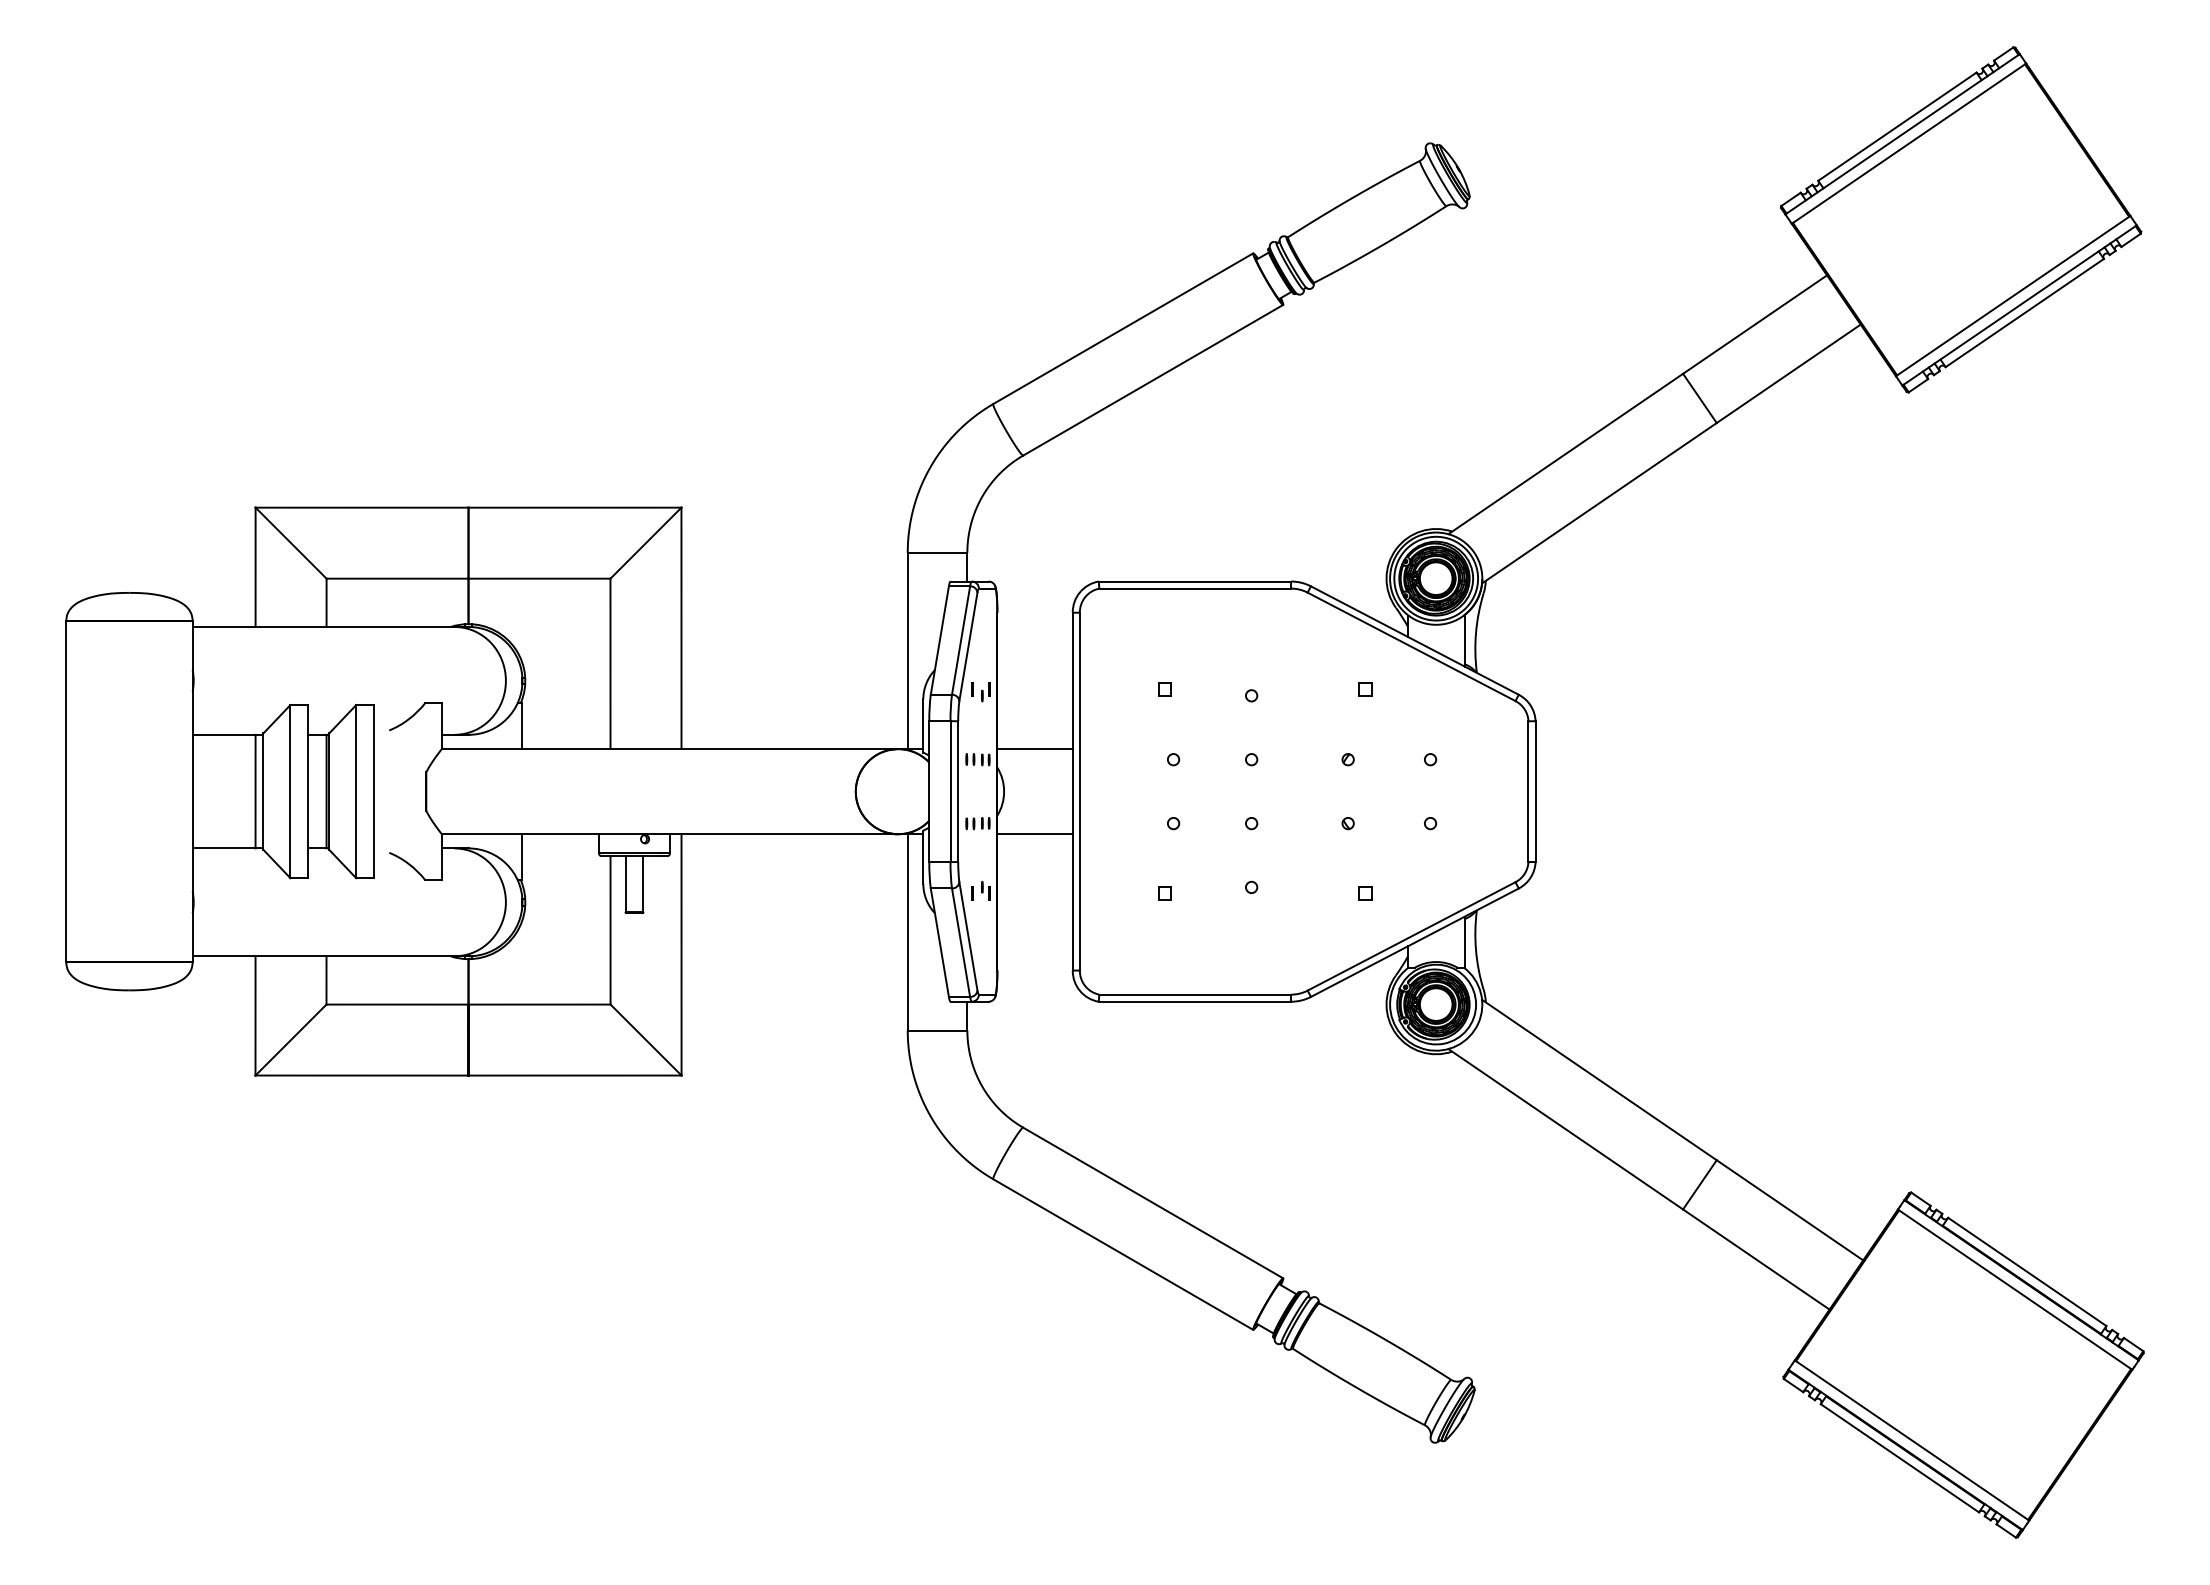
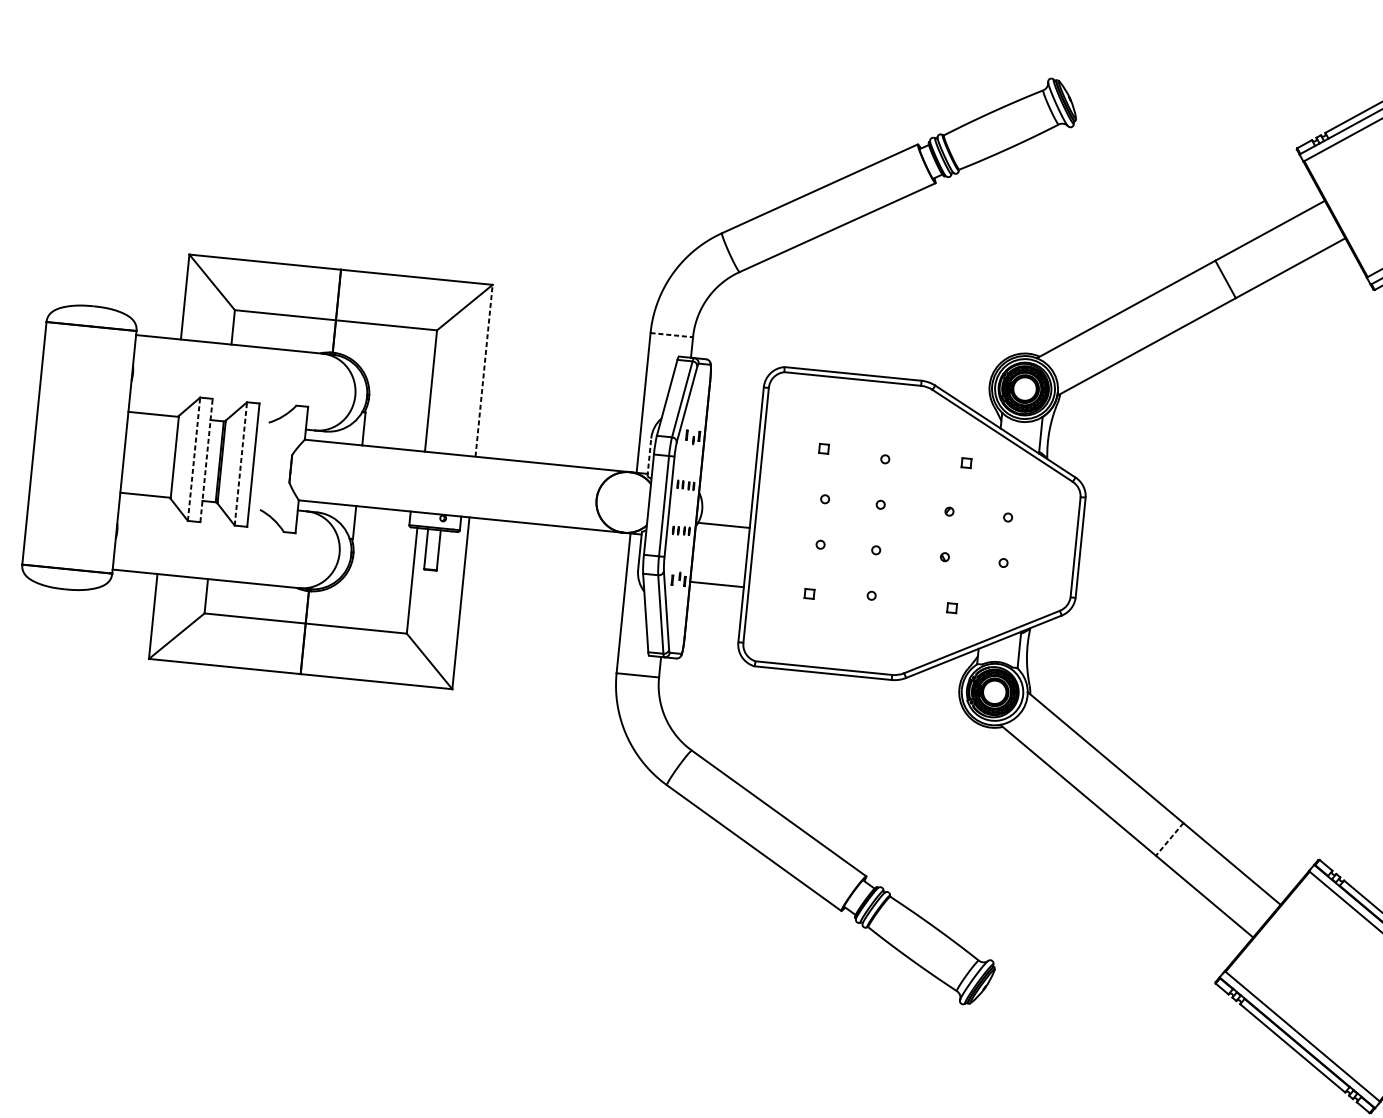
line: (937, 552) -> (671, 334), solid -> dashed
line: (681, 628) -> (484, 370), solid -> dashed
line: (923, 725) -> (649, 457), solid -> dashed
line: (1034, 749) -> (722, 525), moved
line: (255, 791) -> (169, 456), removed
line: (290, 791) -> (194, 459), solid -> dashed
line: (308, 791) -> (206, 460), solid -> dashed
line: (356, 791) -> (241, 463), solid -> dashed
line: (1034, 834) -> (716, 584), moved
line: (1699, 1184) -> (1169, 839), solid -> dashed

